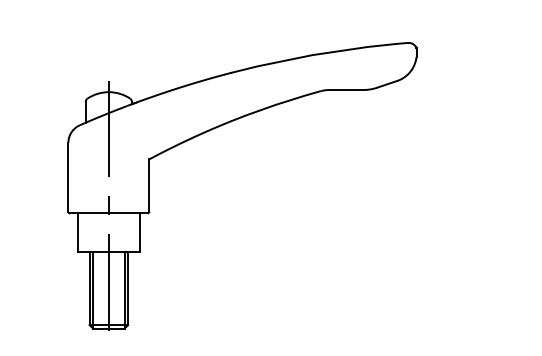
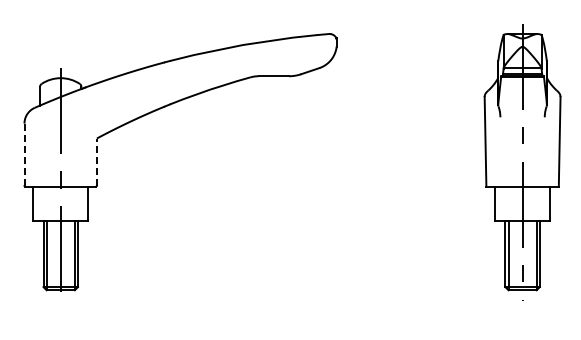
line: (68, 178) -> (24, 155), solid -> dashed
line: (148, 186) -> (96, 162), solid -> dashed

